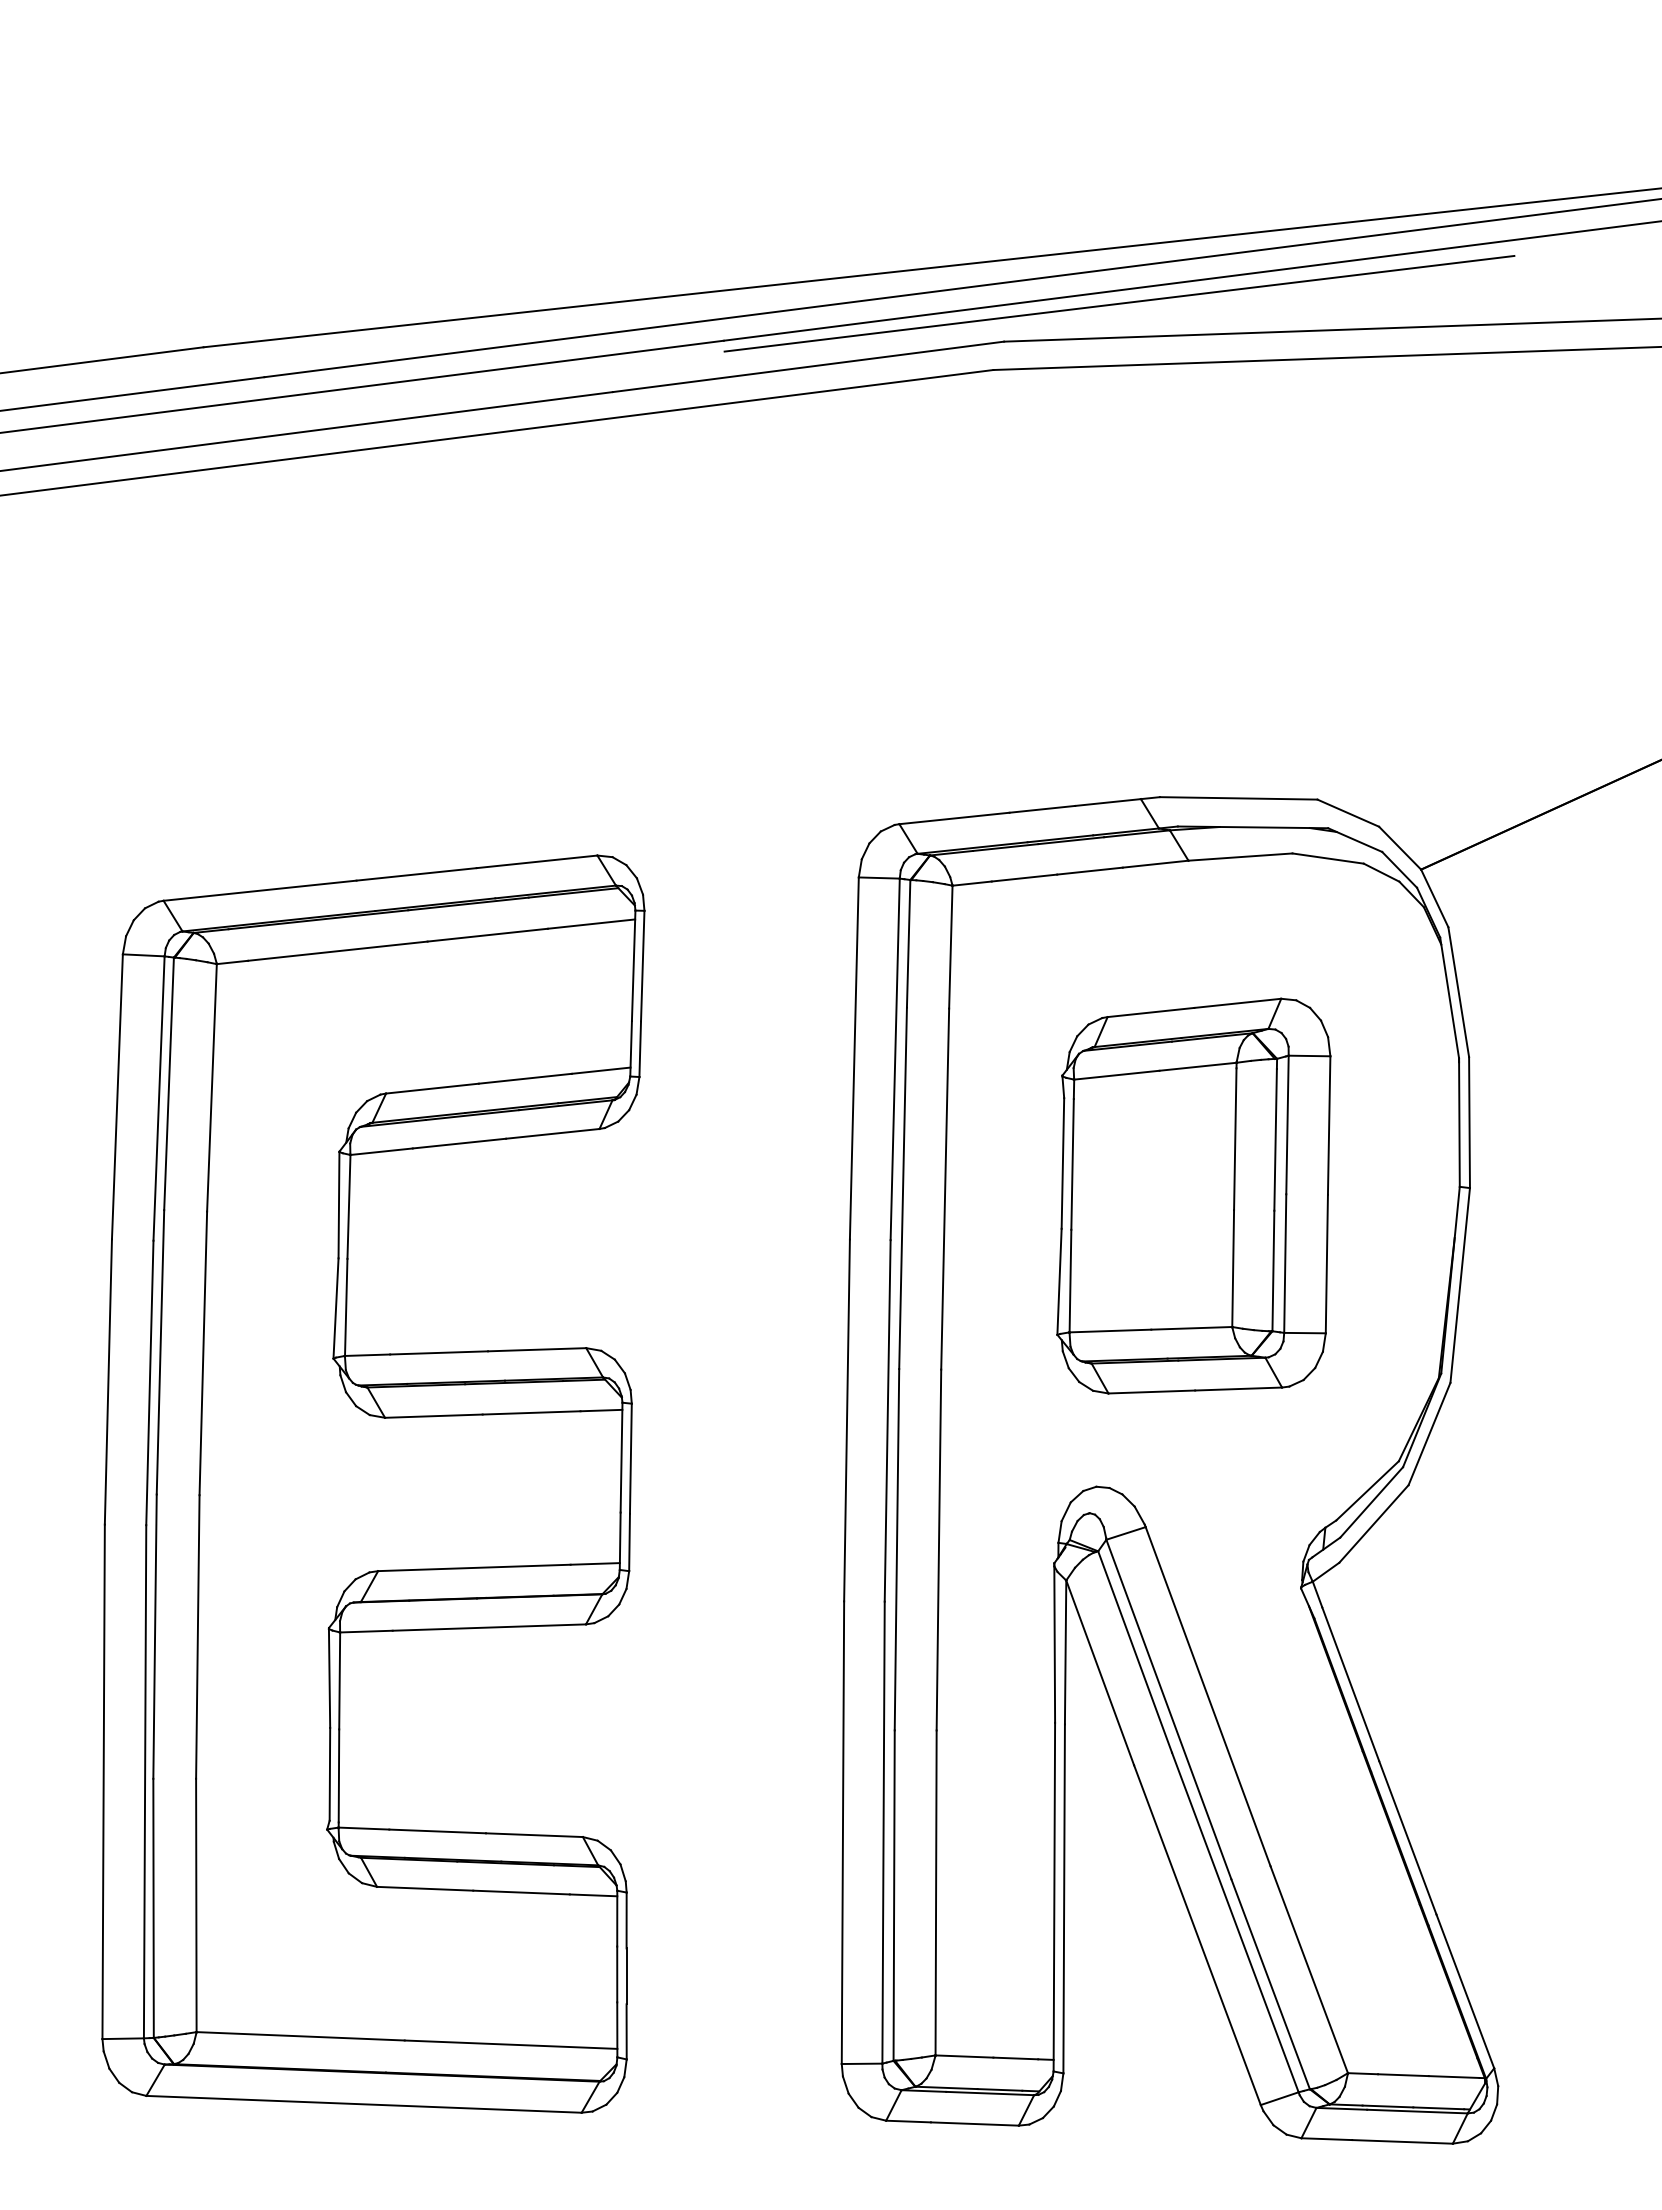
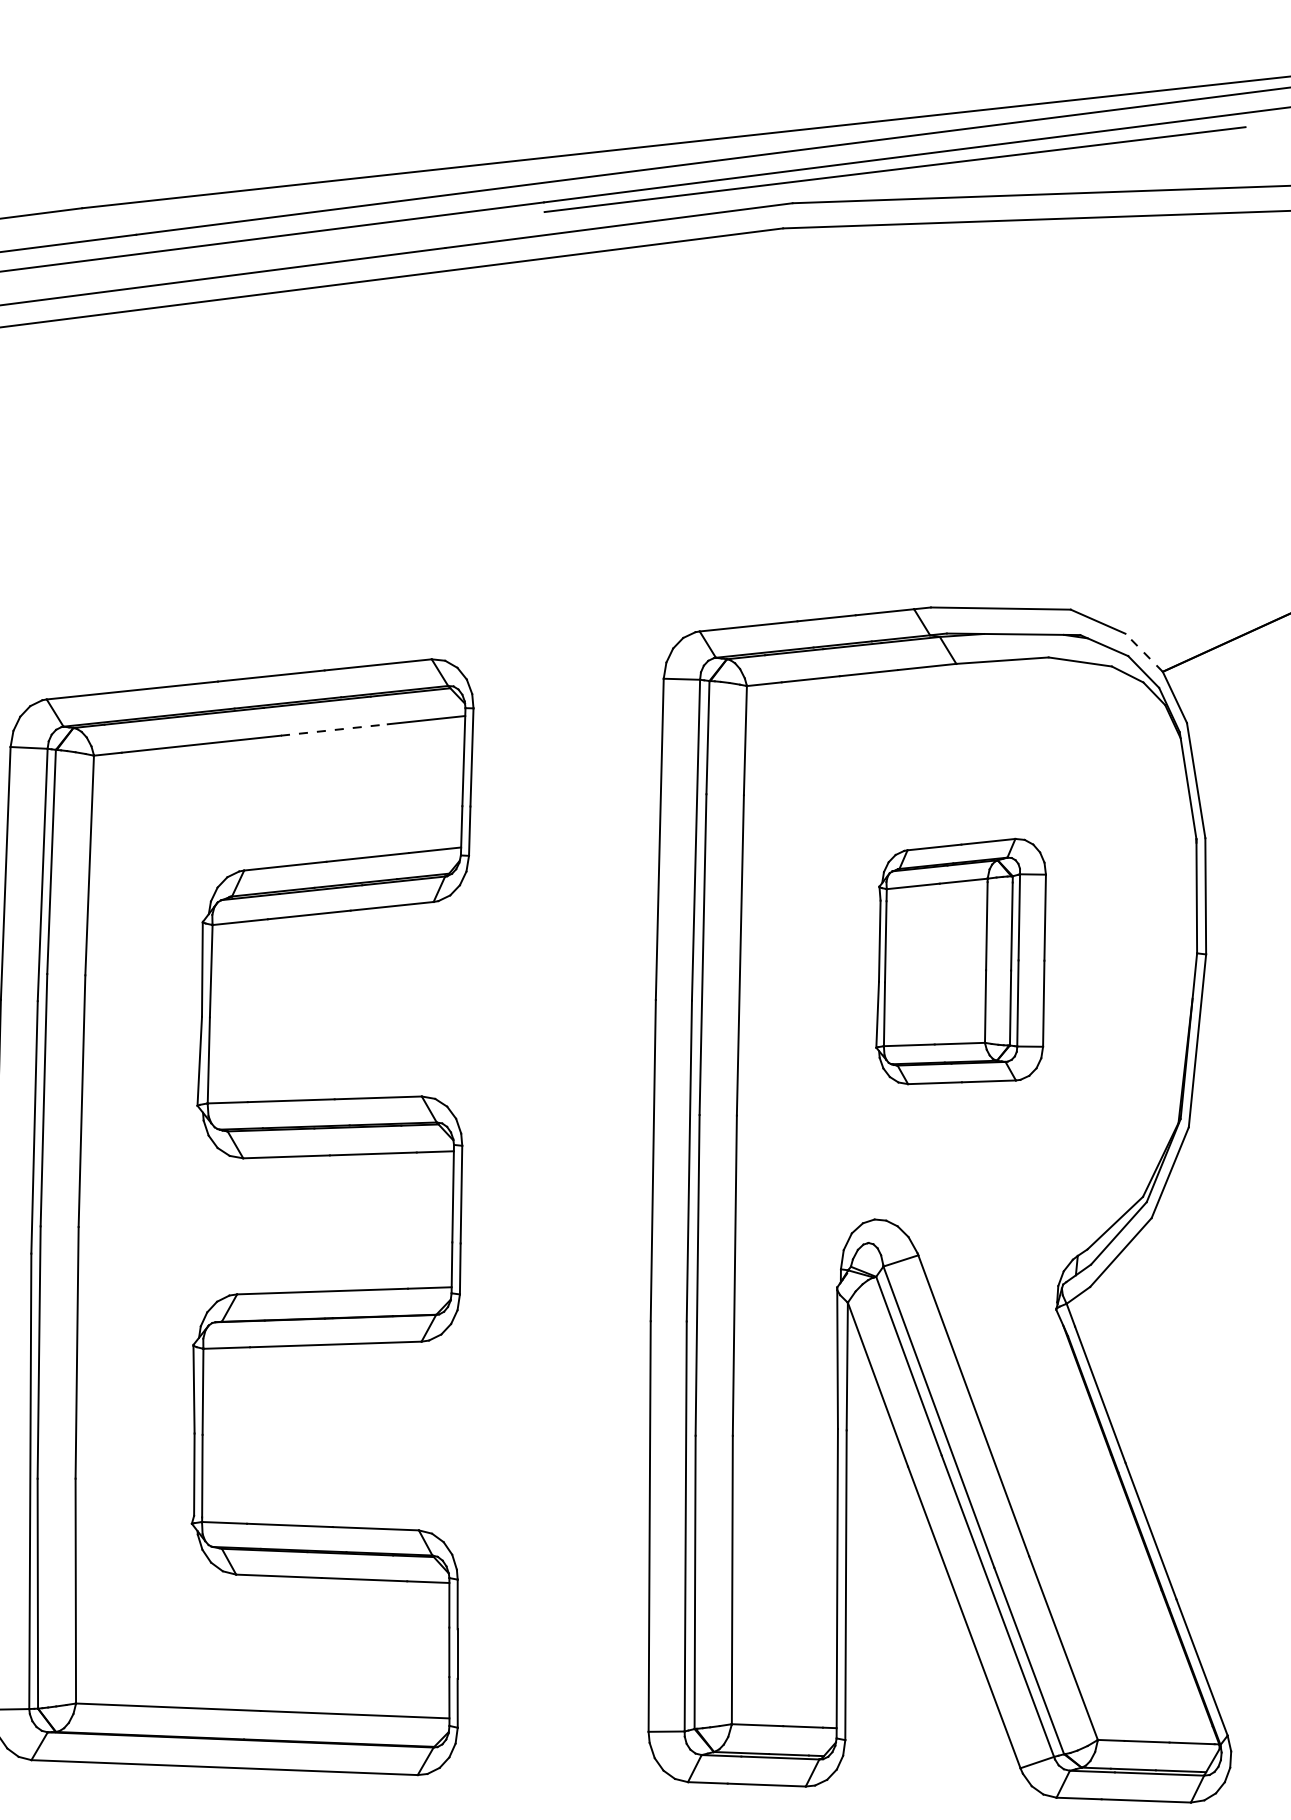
line: (1399, 847) -> (1143, 652), solid -> dashed
line: (488, 935) -> (335, 730), solid -> dashed
part: (1193, 1195) -> (960, 961), size x0.7

